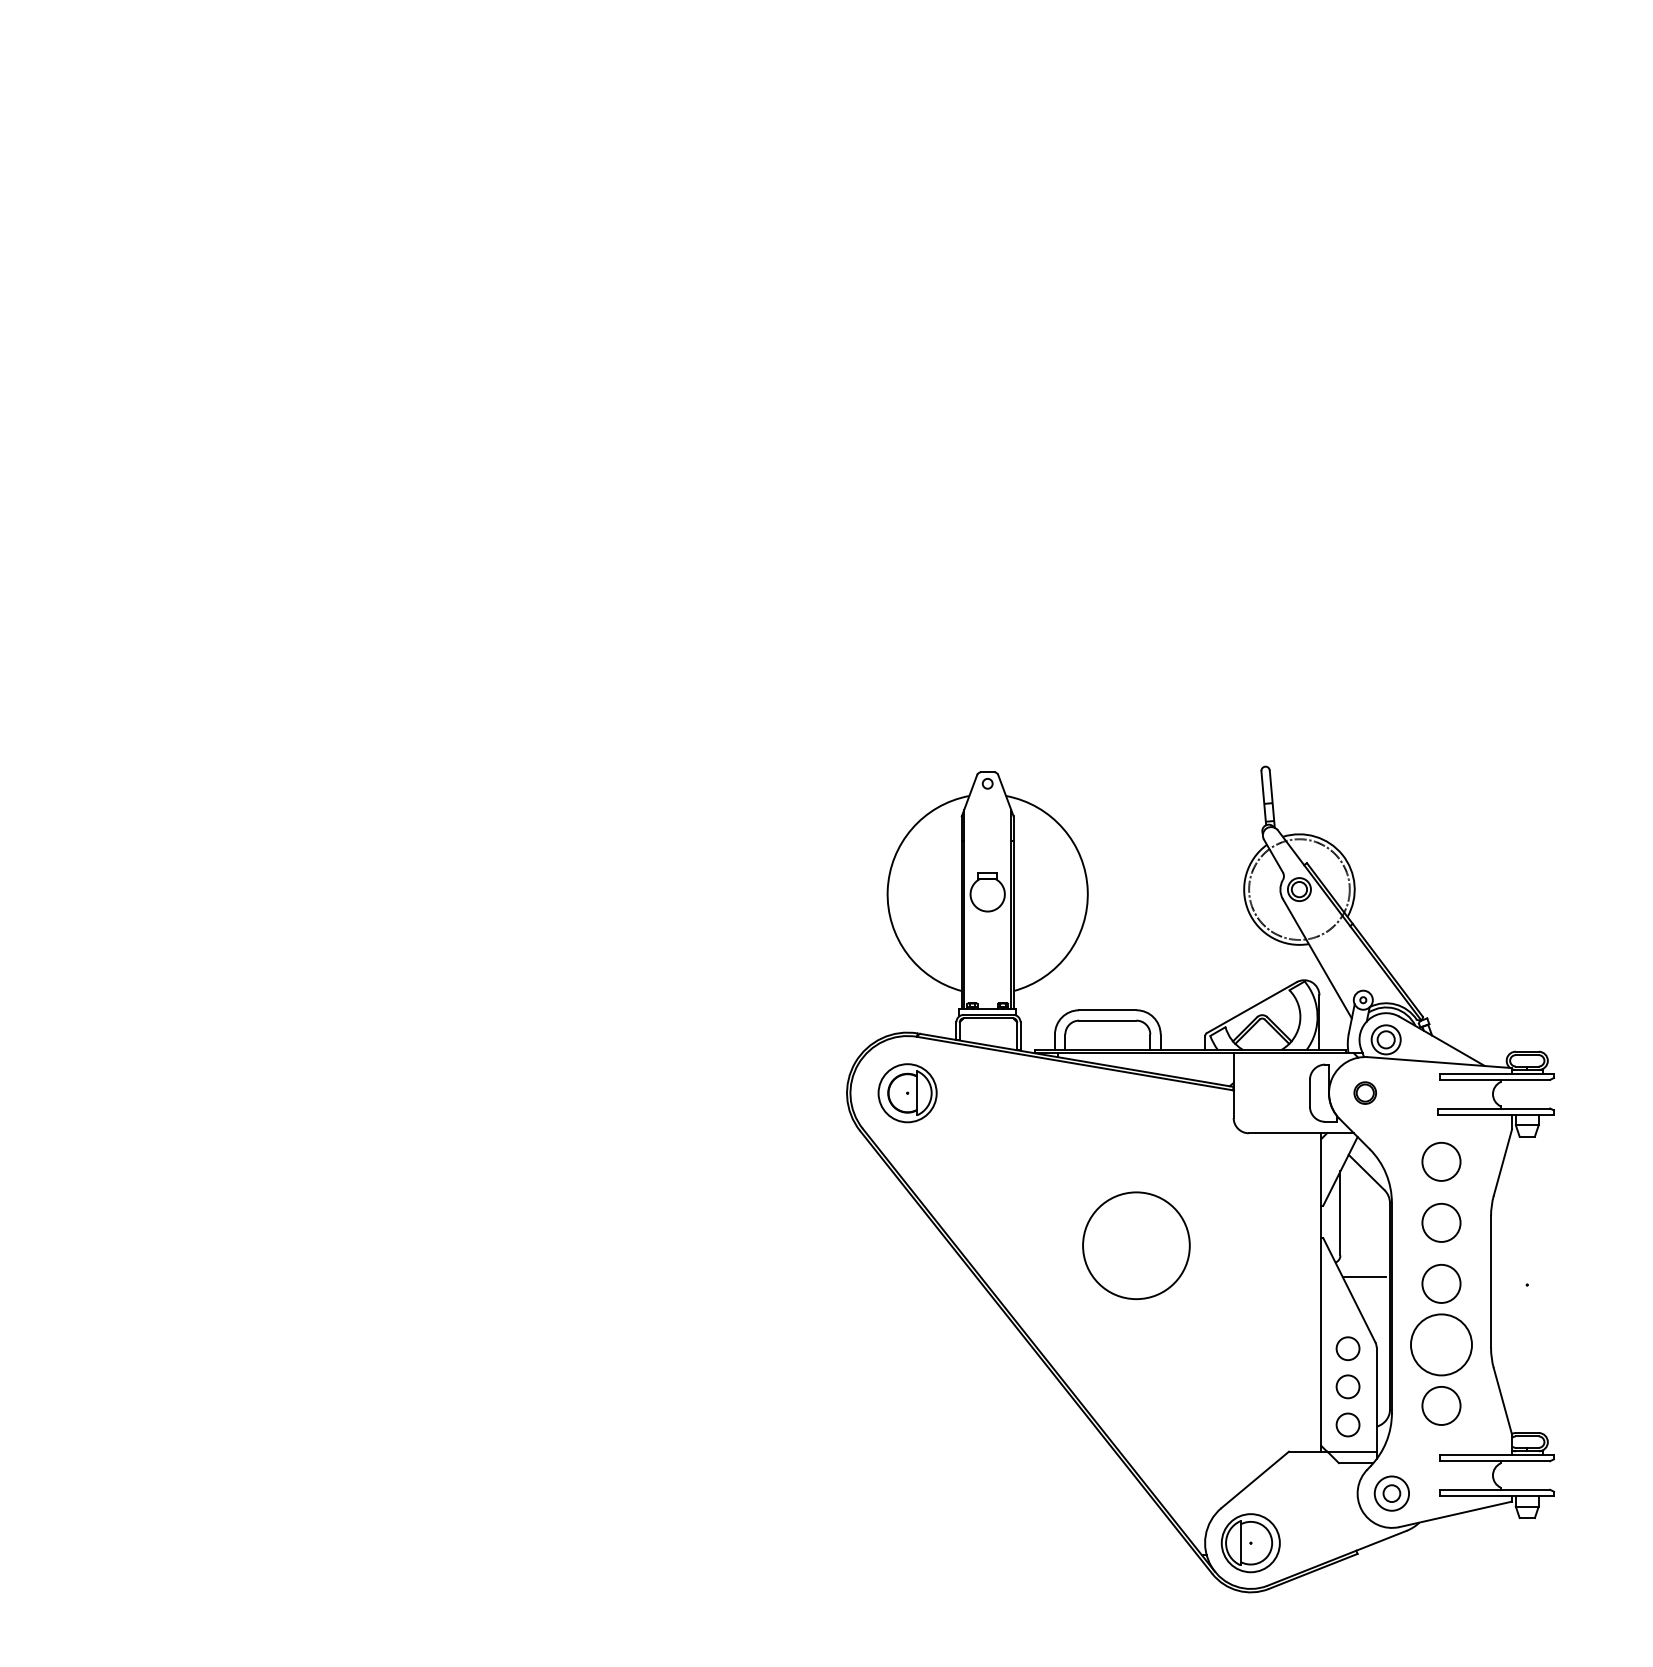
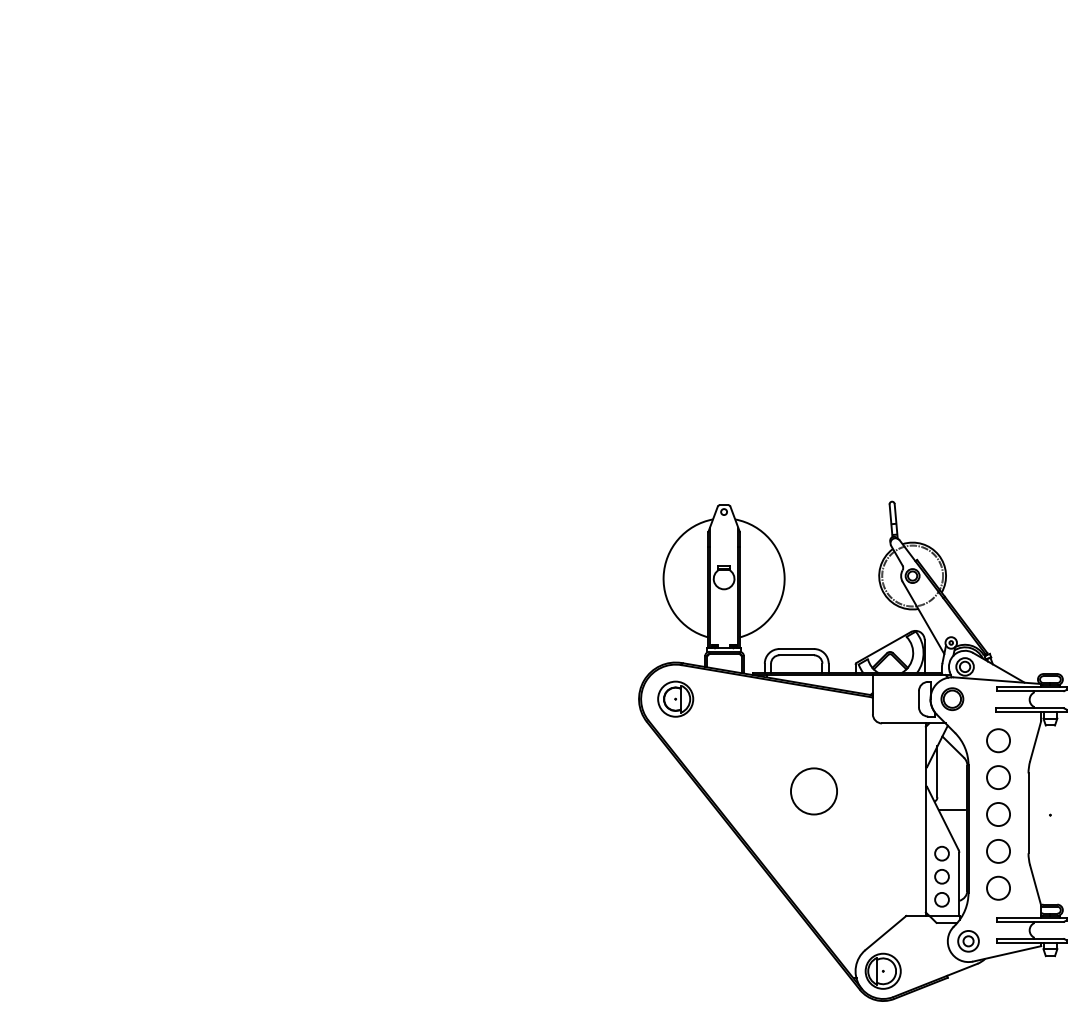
part: (1365, 1092) -> (952, 698), size x1.67
circle: (1135, 1245) -> (813, 791), size x0.71
circle: (1441, 1343) -> (998, 850), size x0.62

